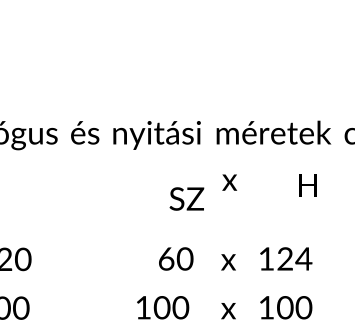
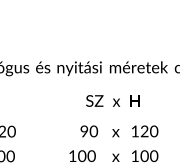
text: (229, 182) -> (116, 102), moved
text: (306, 184) -> (134, 100), moved
text: (166, 259) -> (84, 131), 60 -> 90
text: (302, 259) -> (153, 131), 124 -> 120

